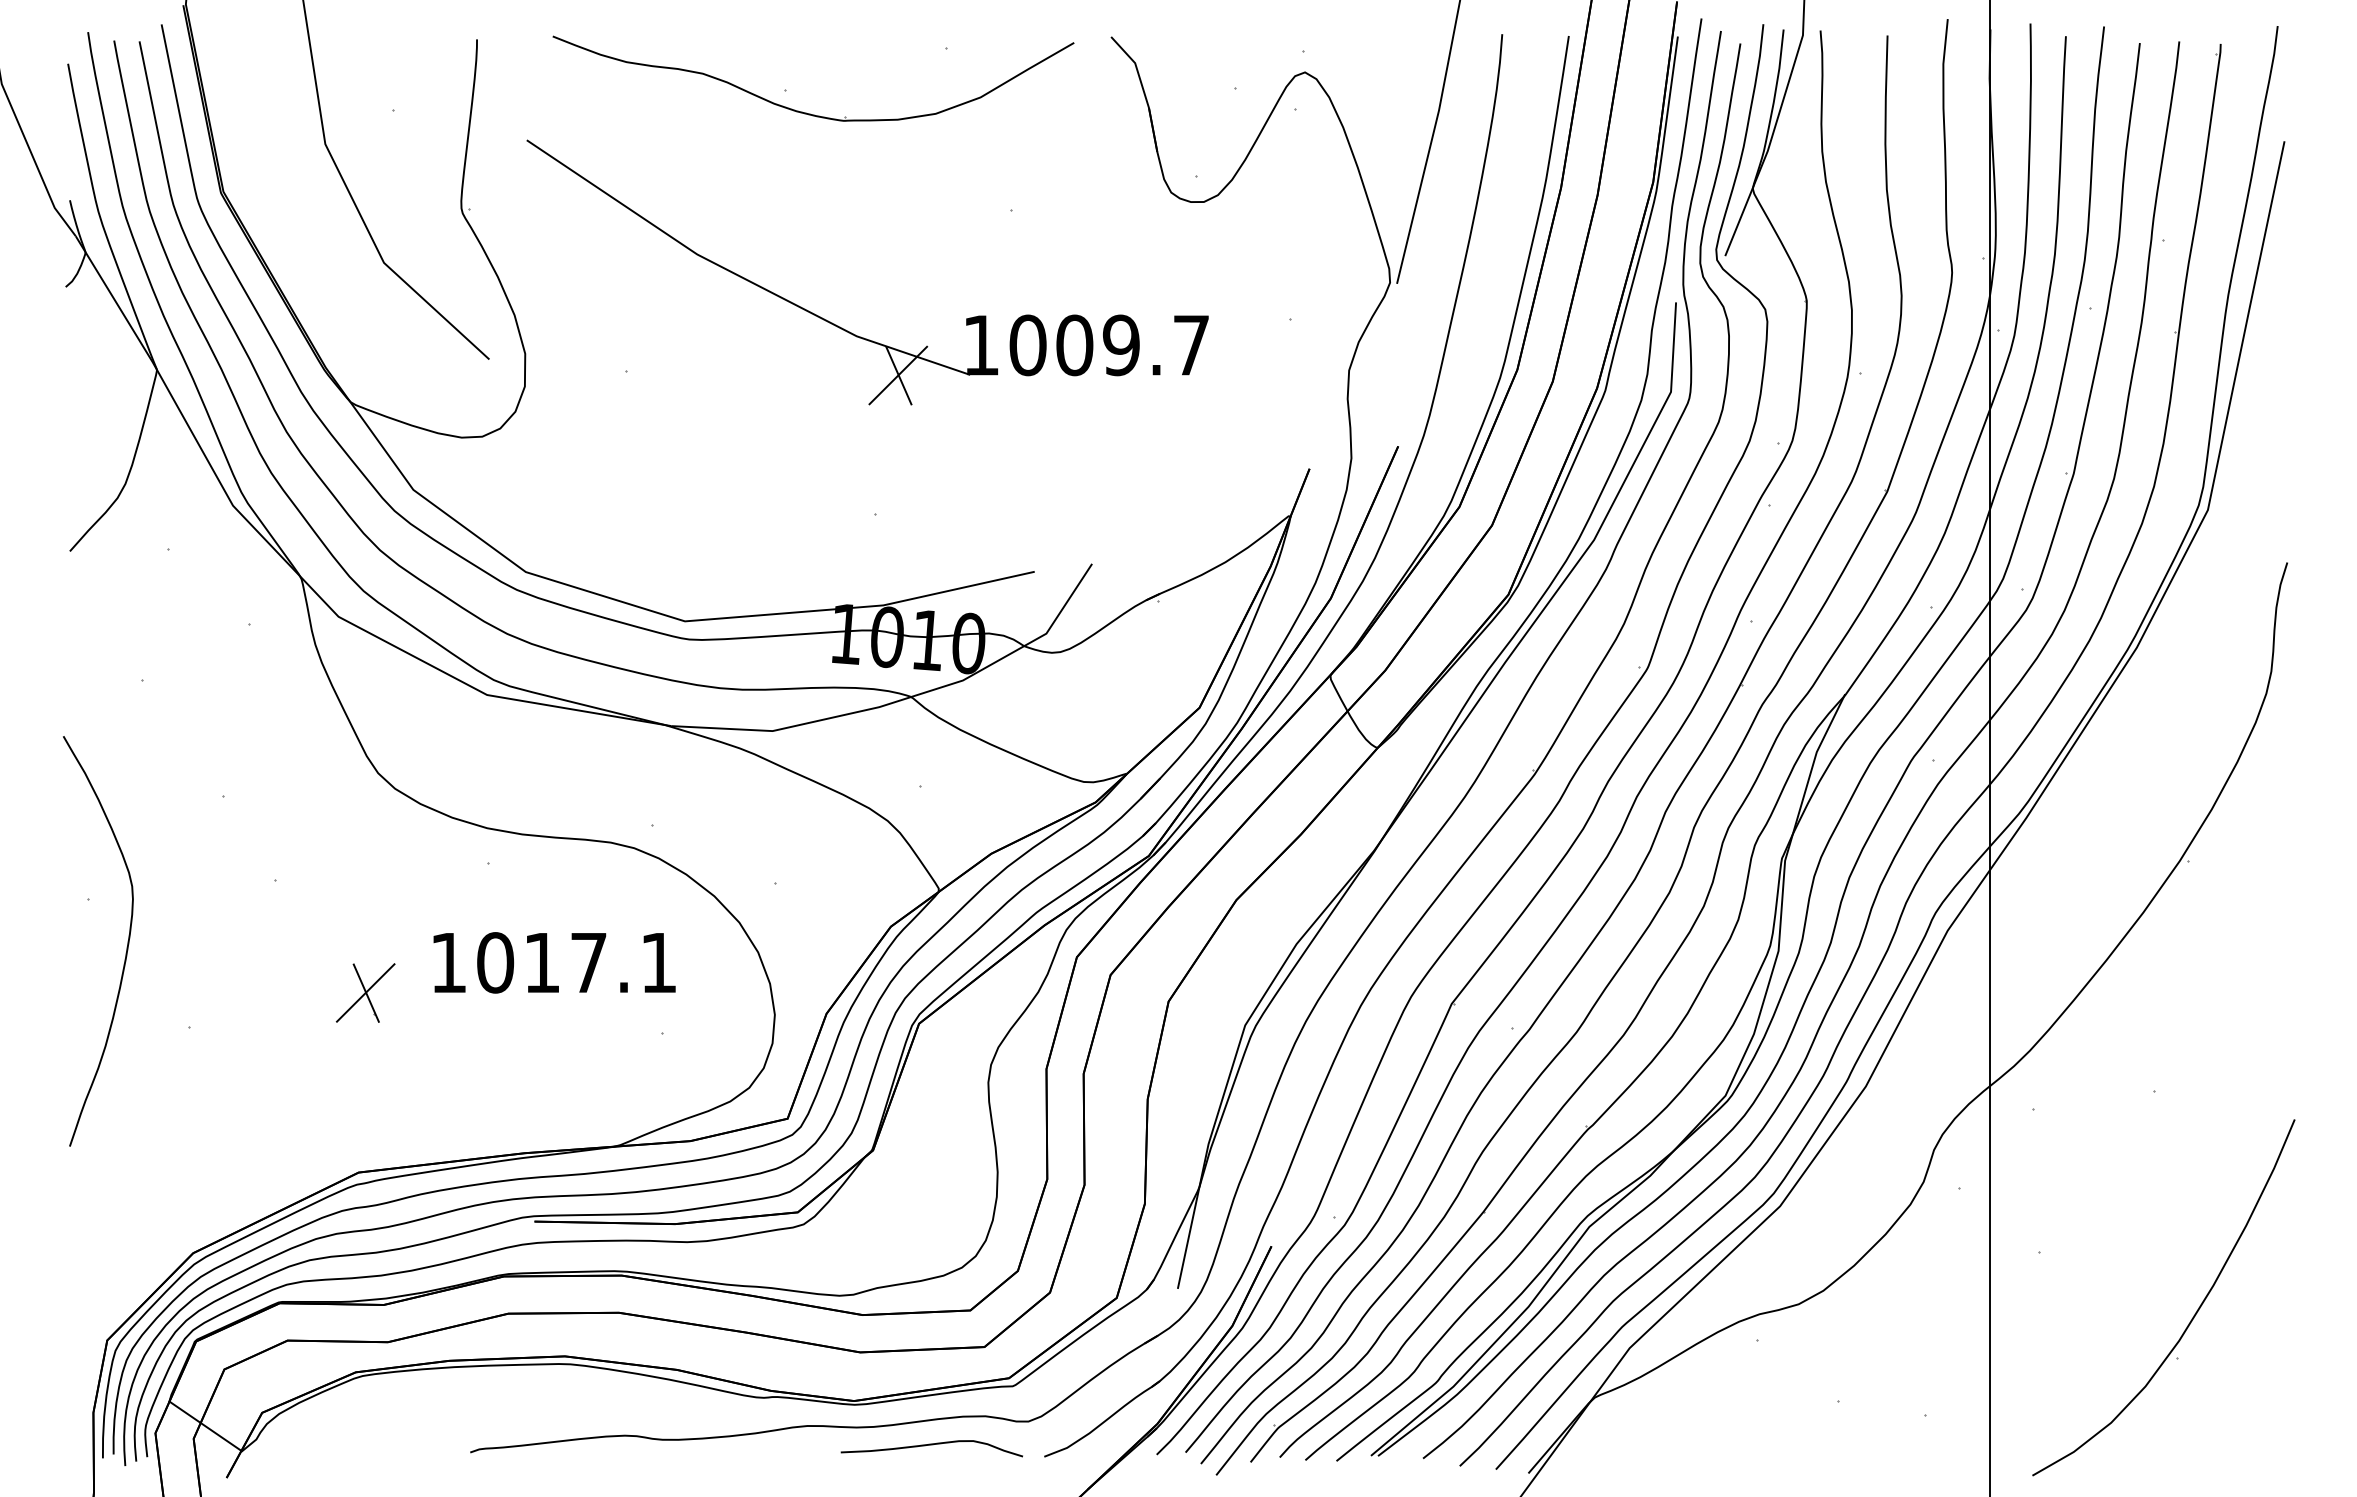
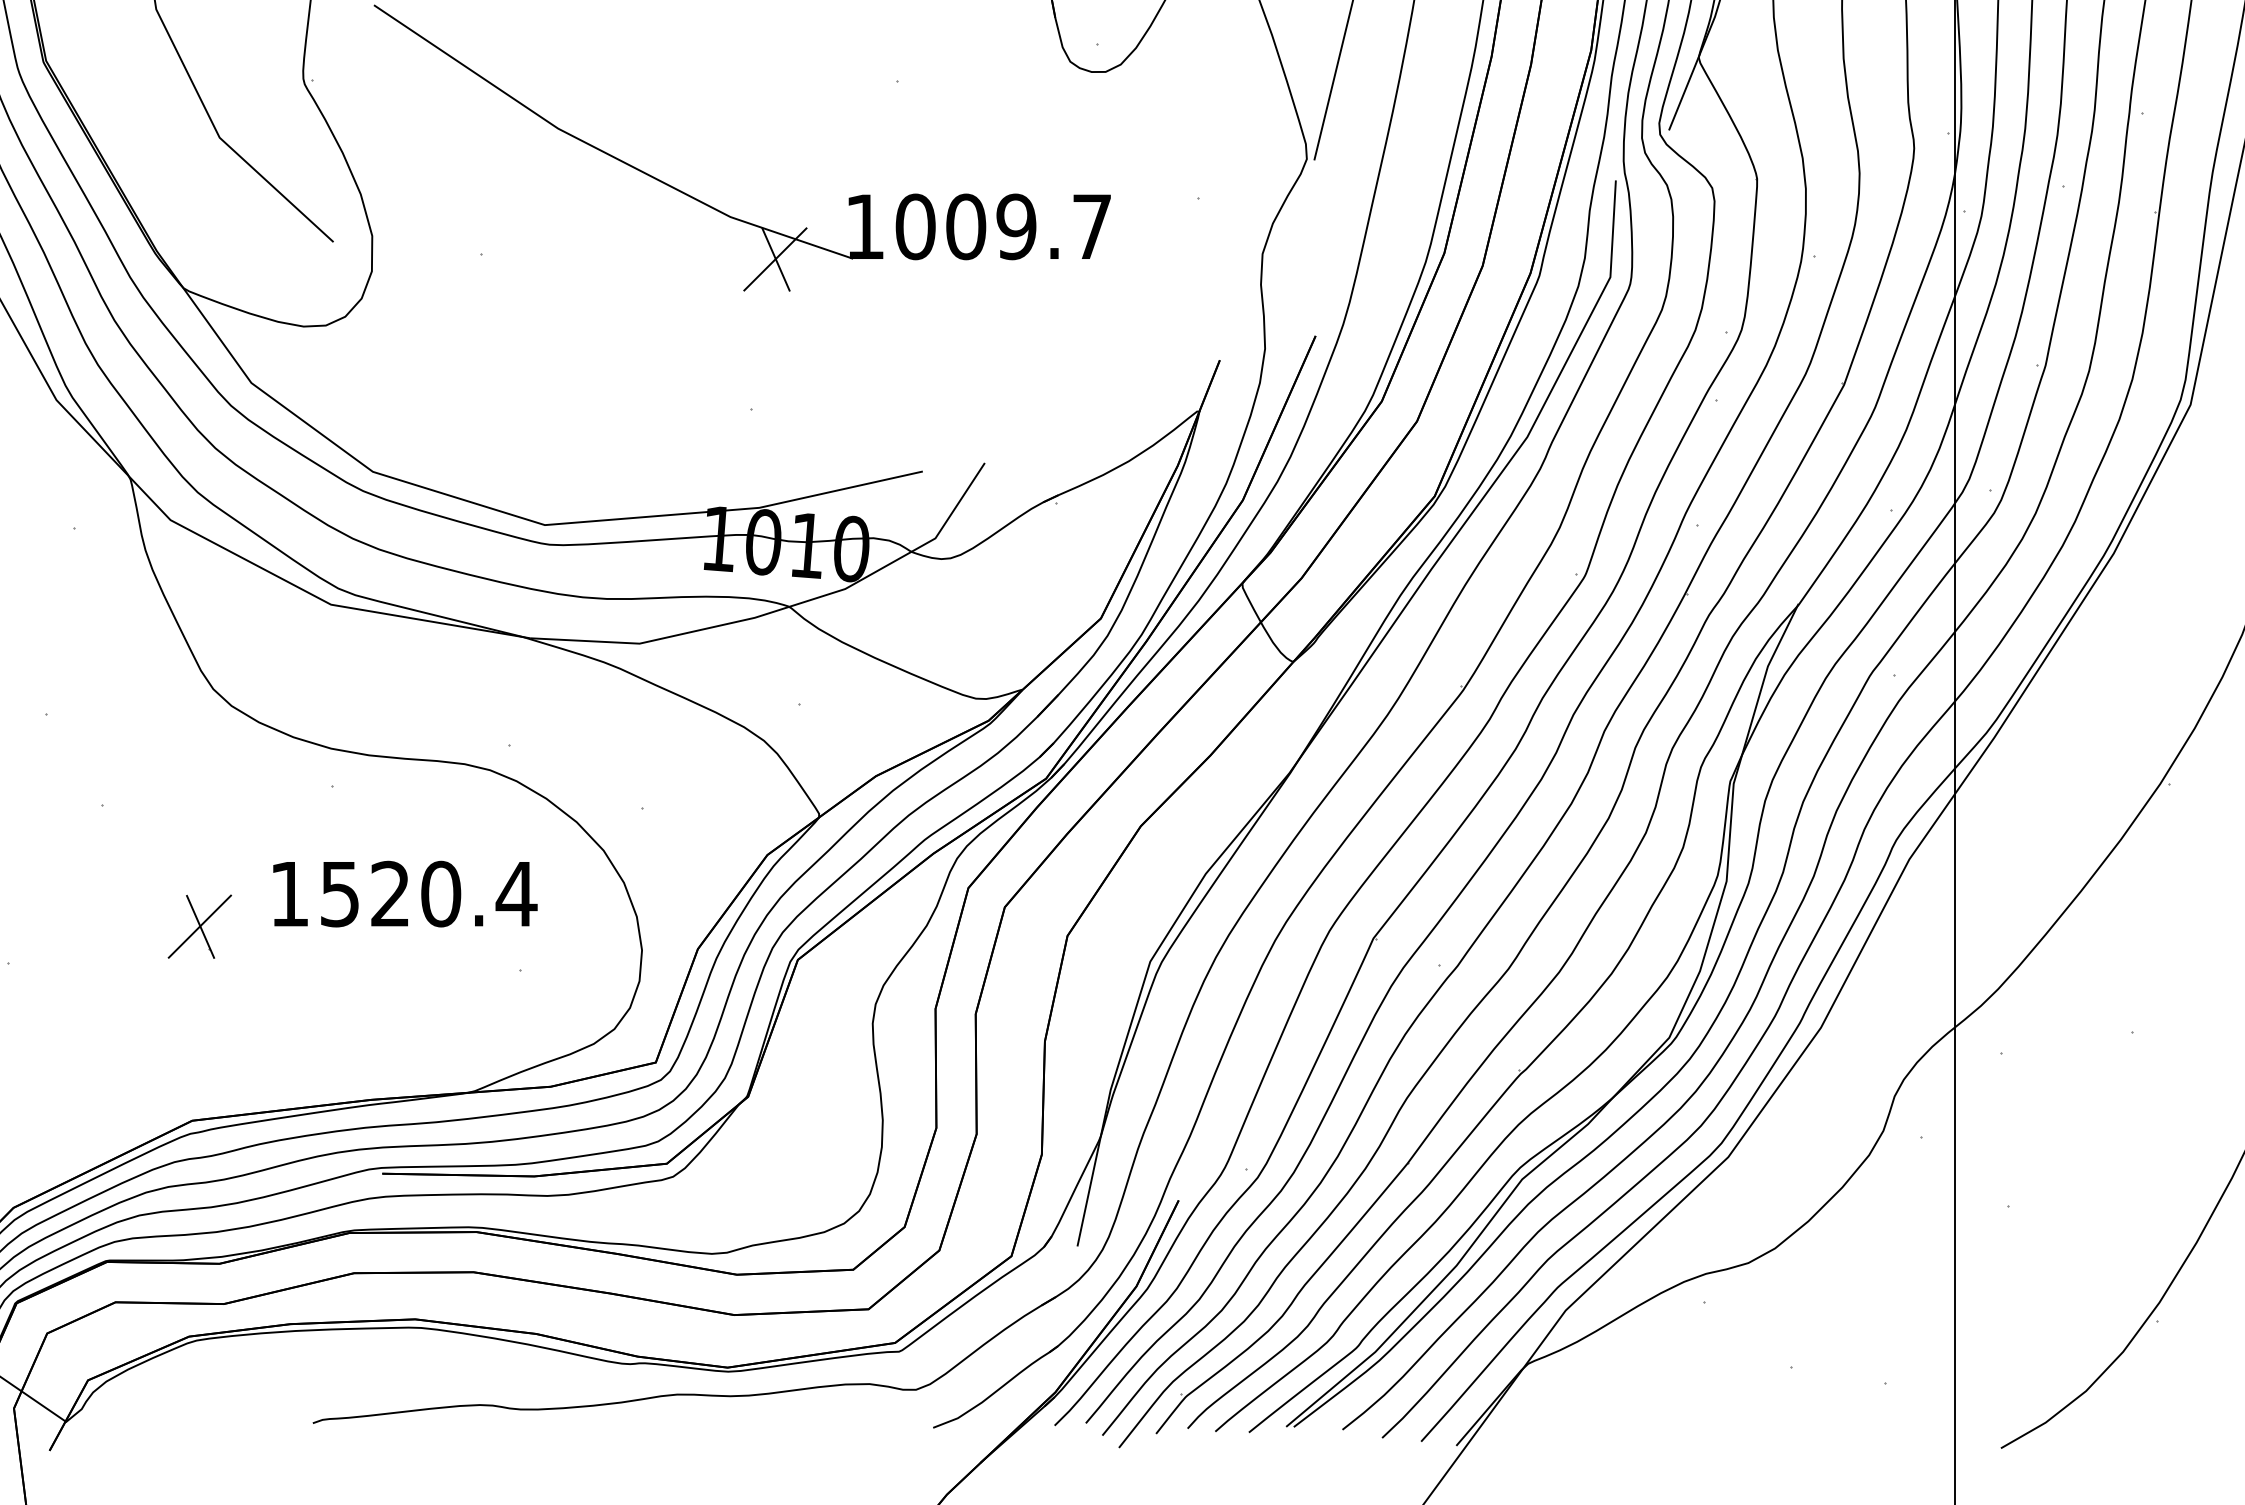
text: (577, 962) -> (428, 893), 1017.1 -> 1520.4
curve: (931, 1445) -> (811, 1415), removed

